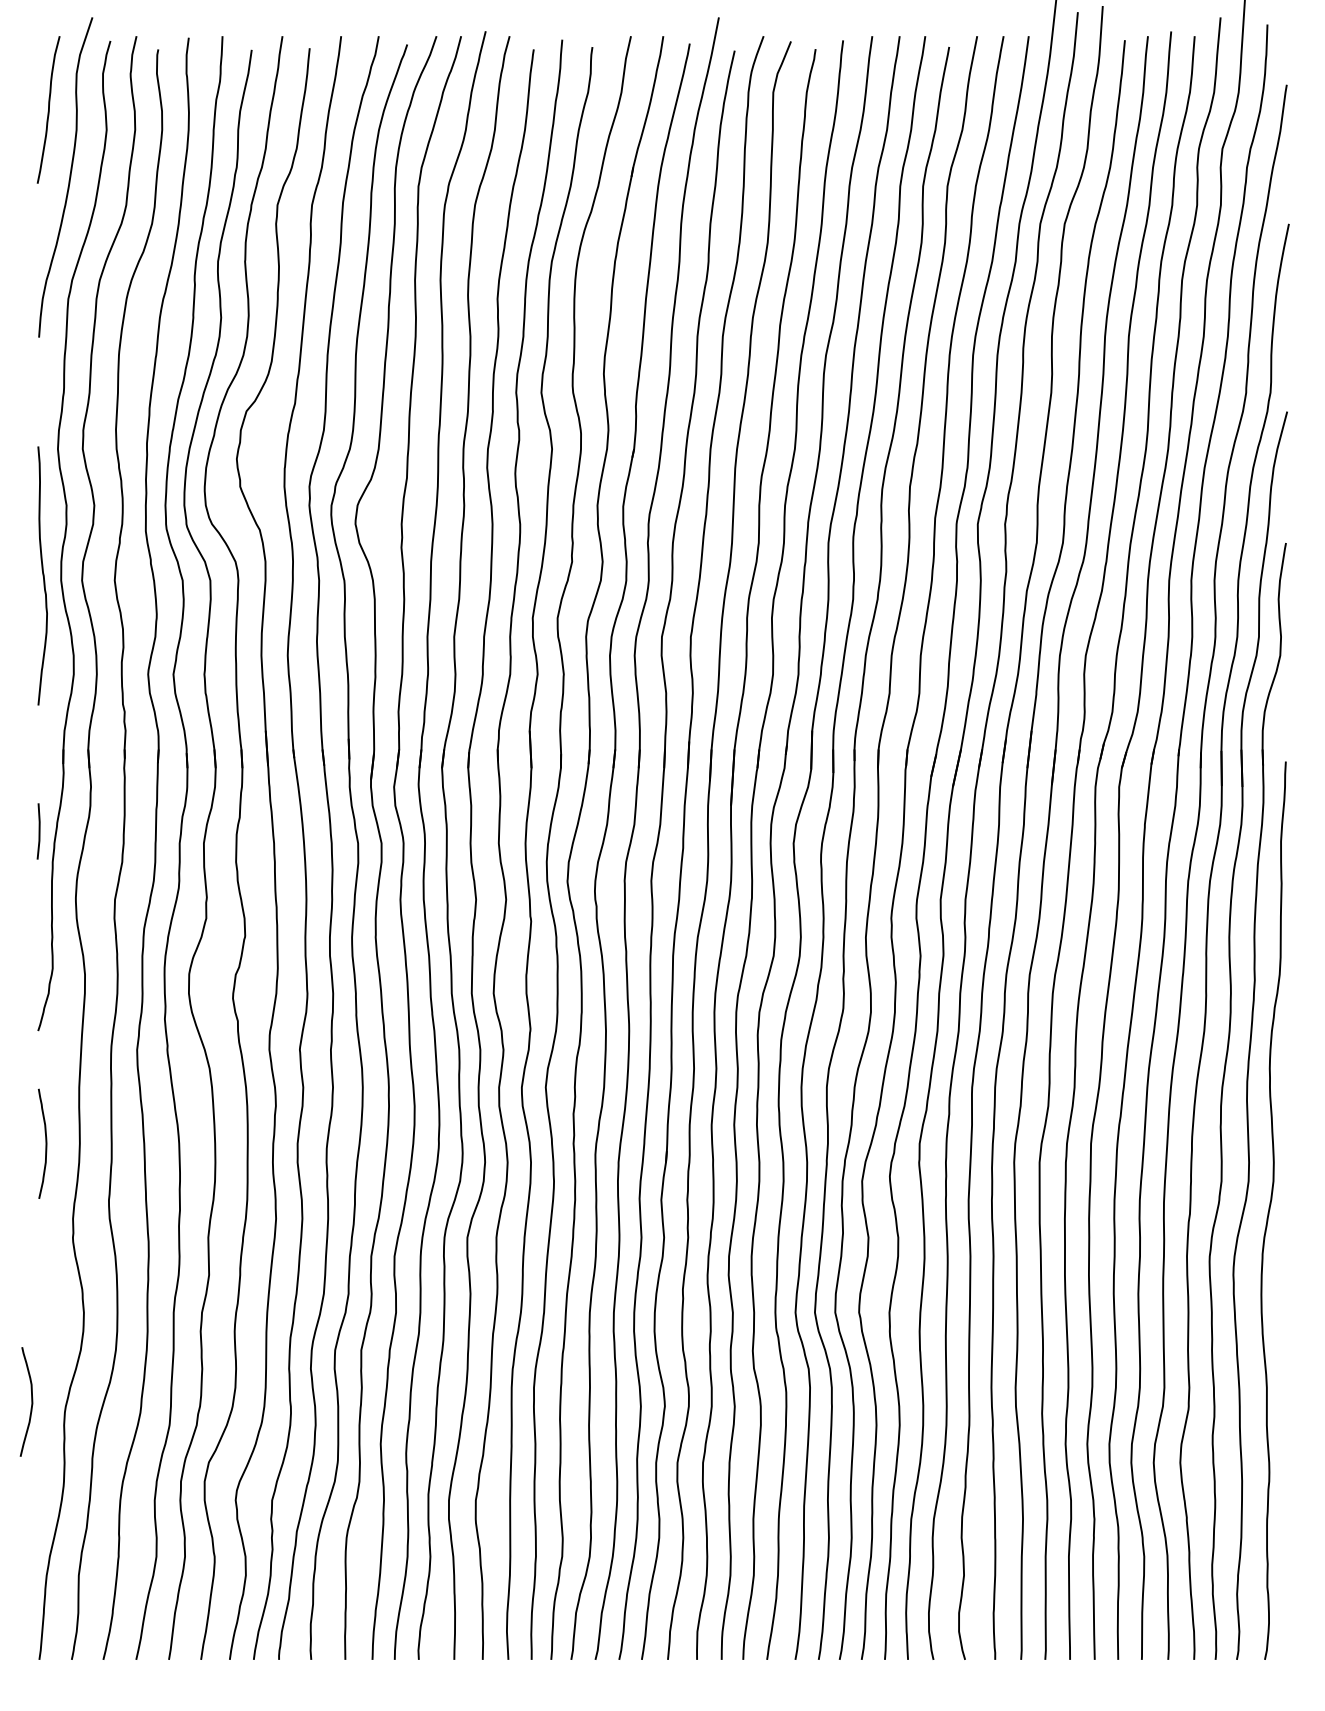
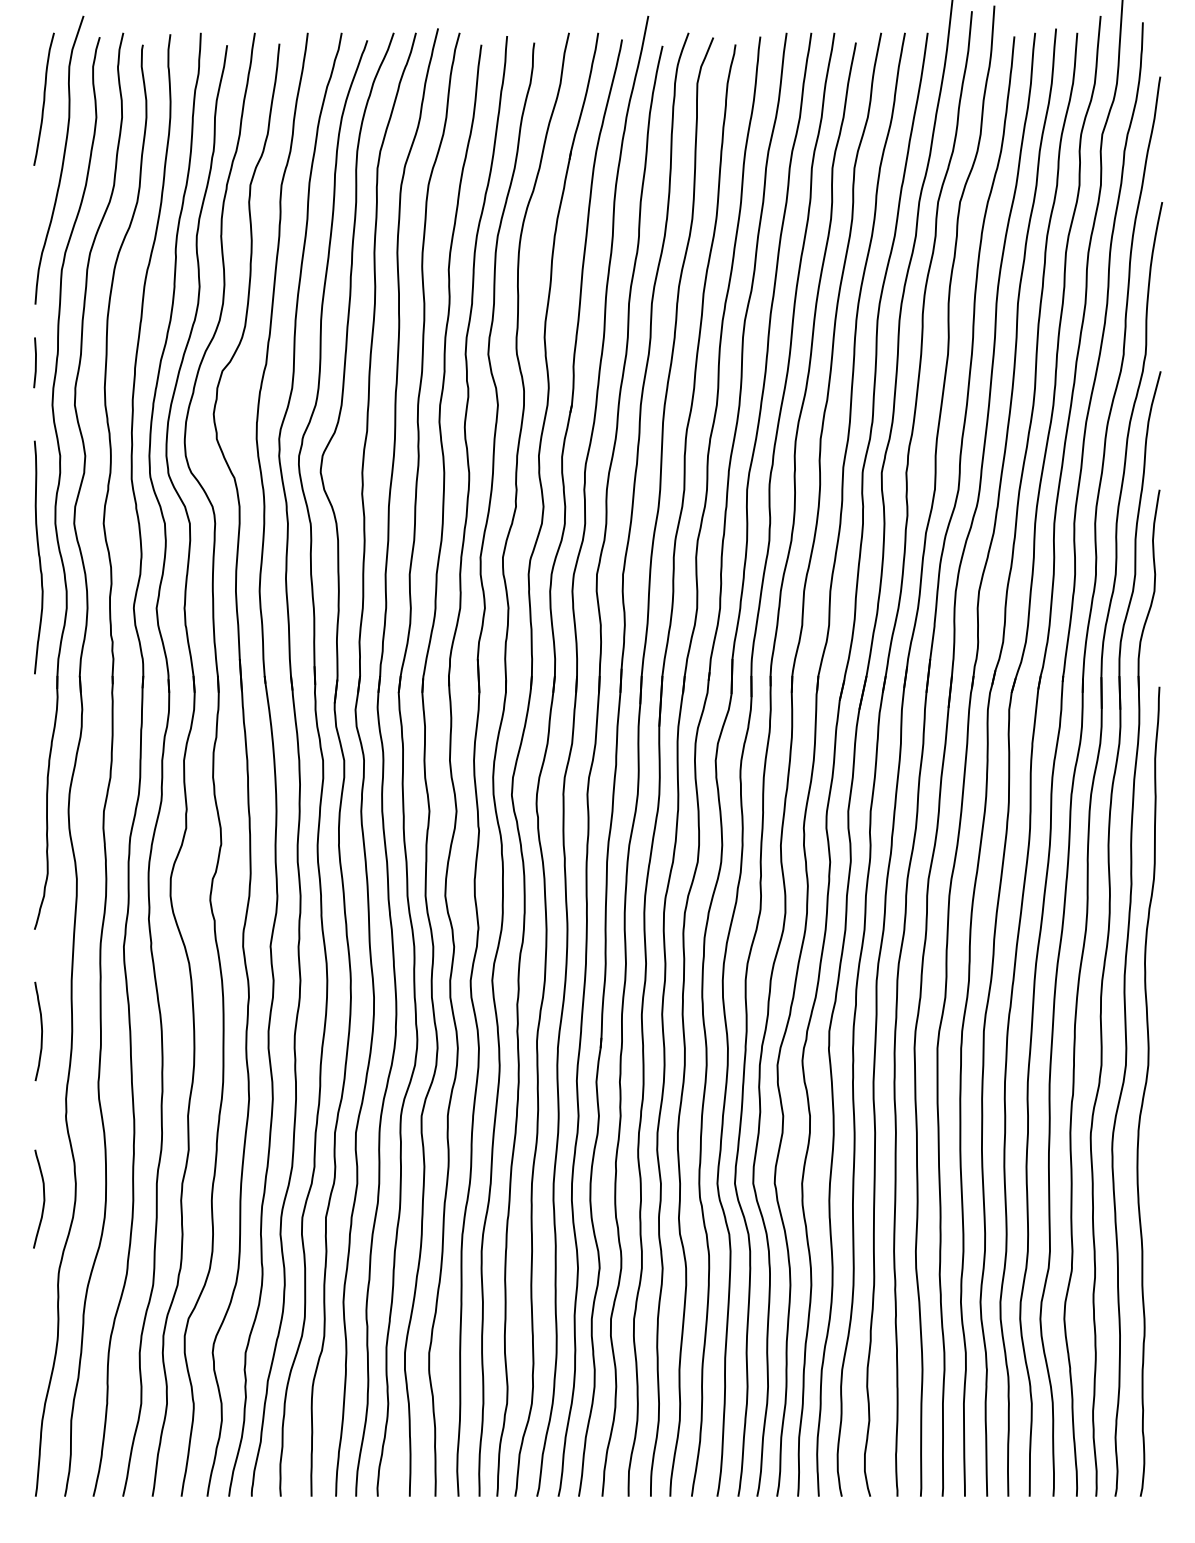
curve: (42, 575) -> (38, 557), moved
line: (39, 831) -> (35, 362), moved
curve: (31, 1401) -> (43, 1198), moved

